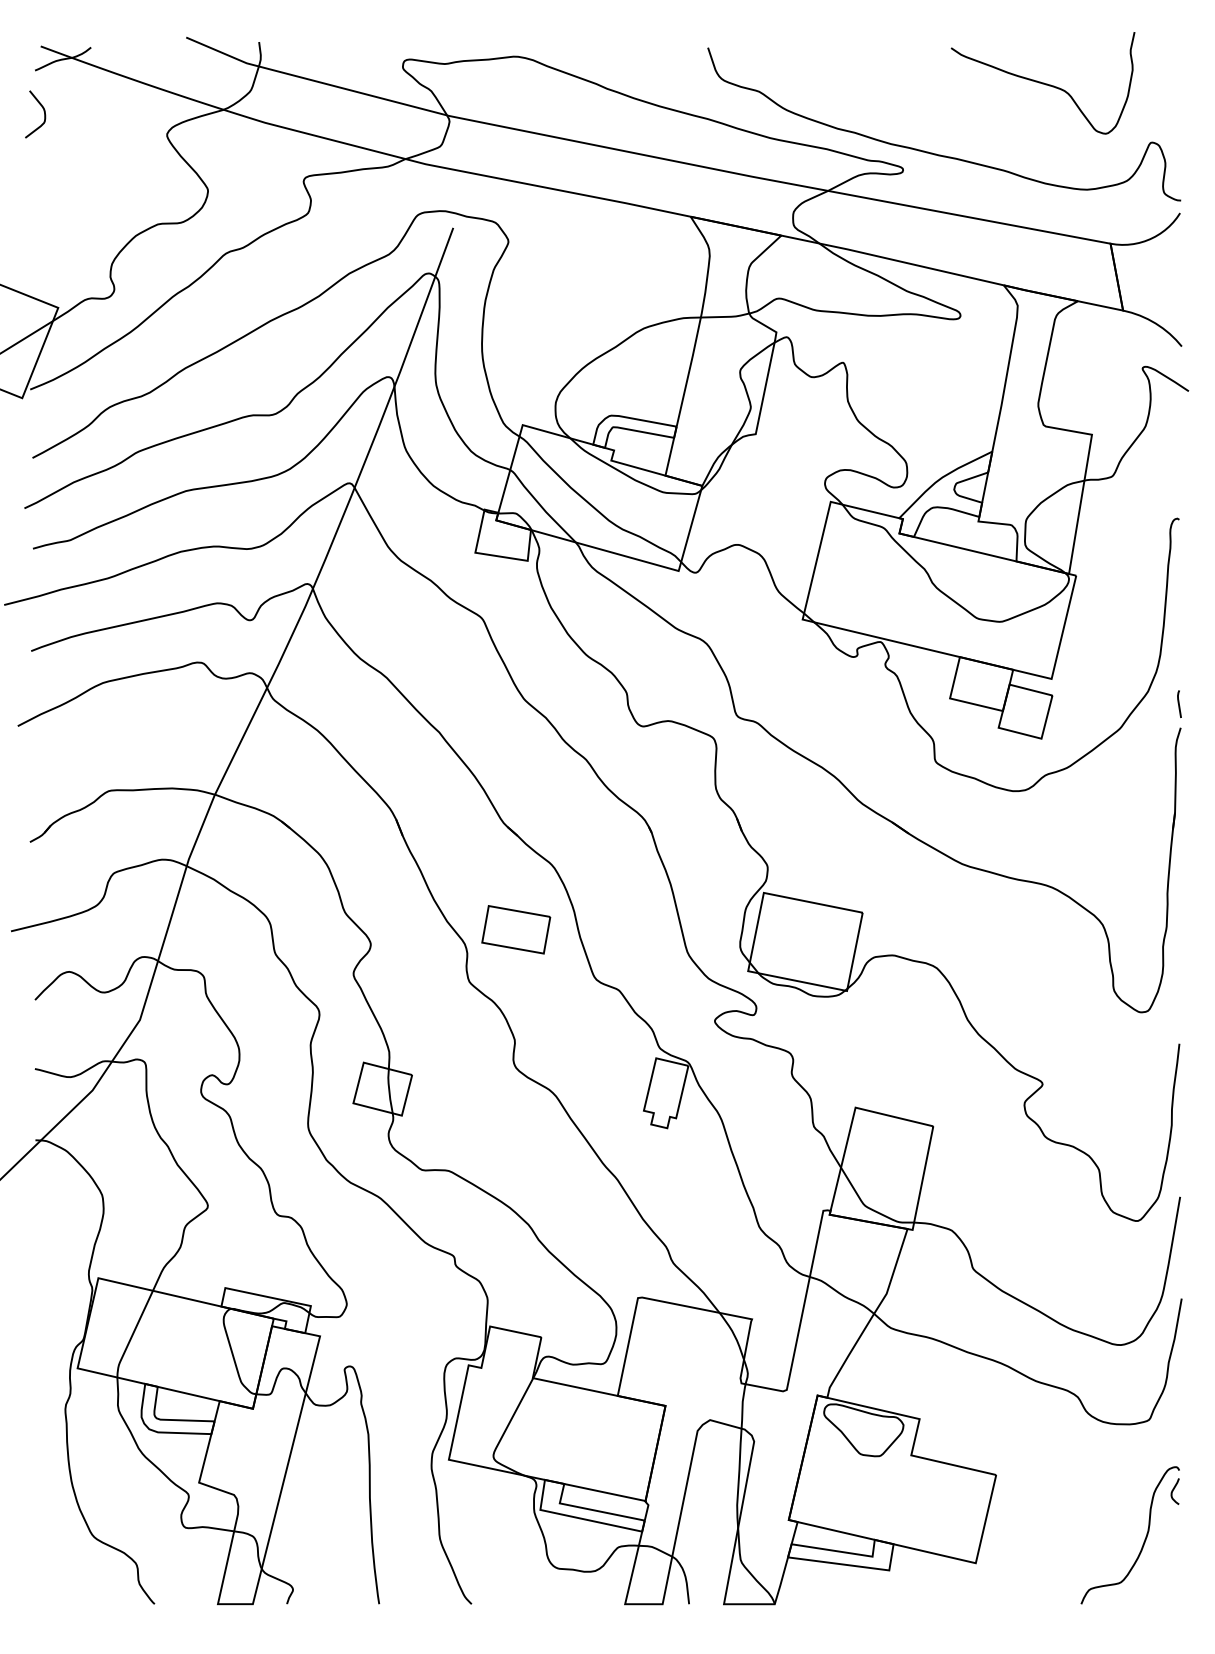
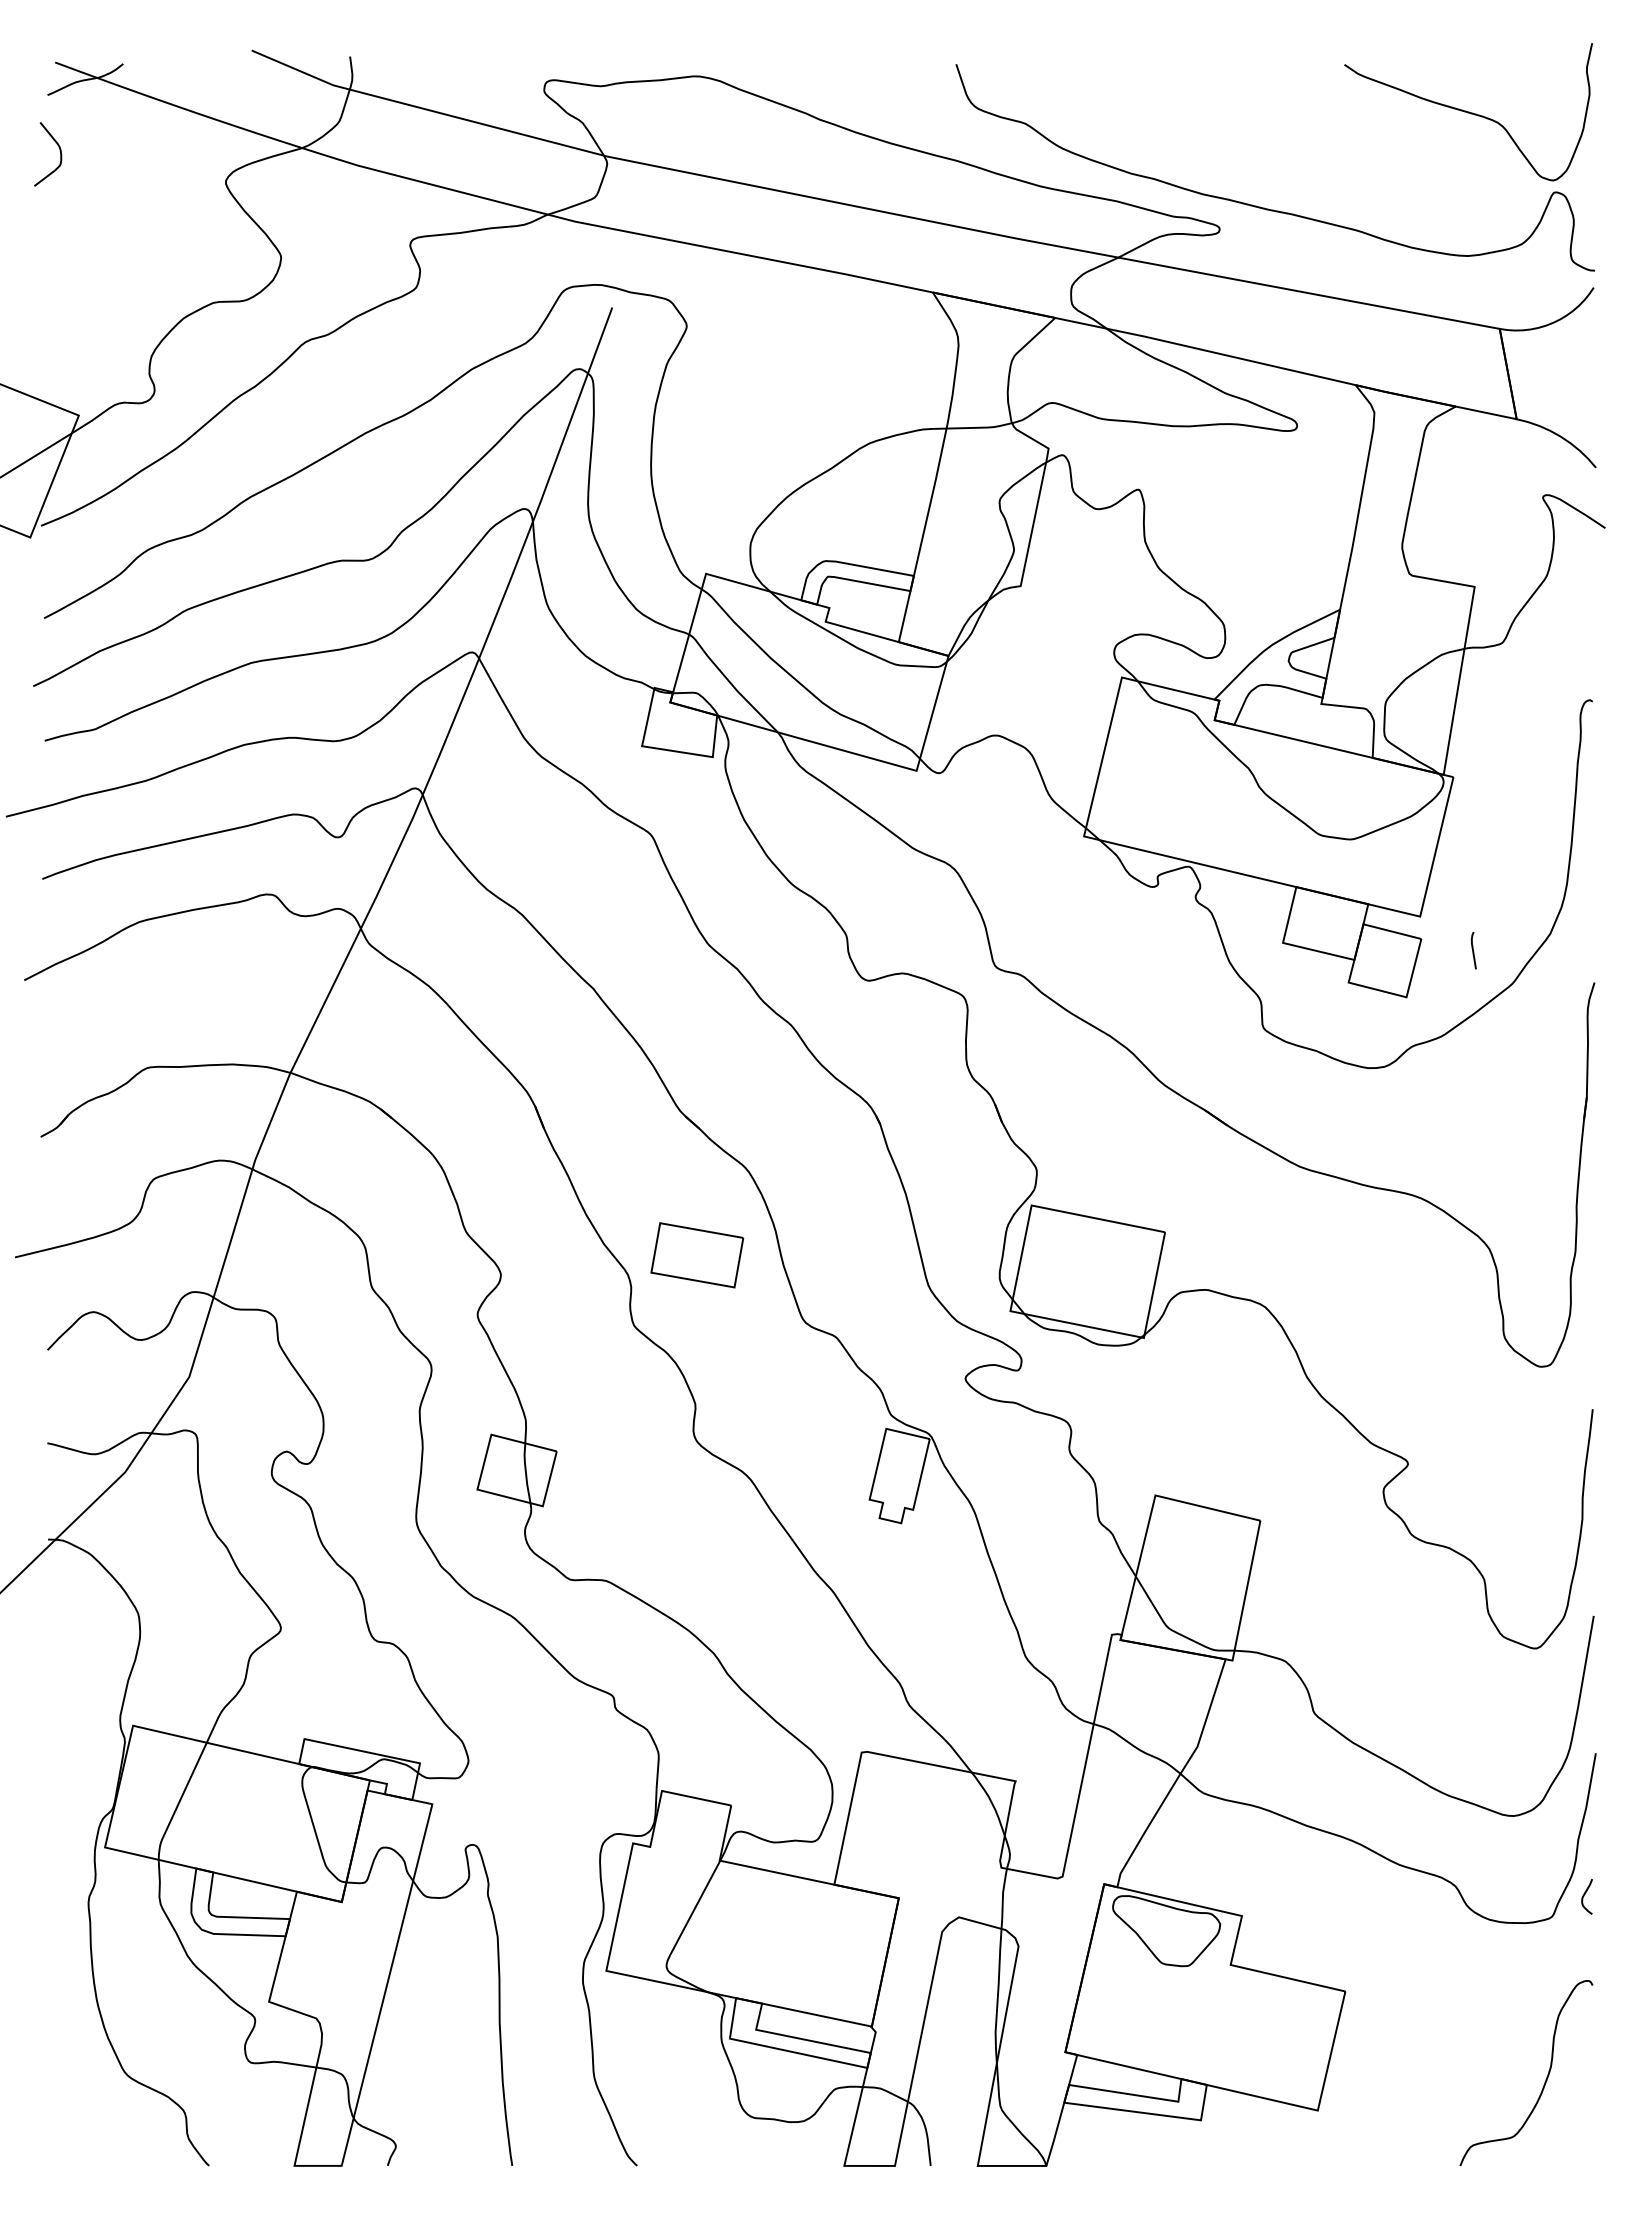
curve: (1042, 83) -> (1468, 112), moved
line: (1179, 704) -> (1473, 950), moved
curve: (1173, 1491) -> (1584, 1896), moved

